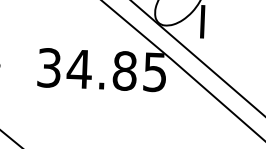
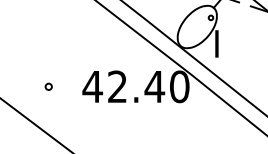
text: (101, 69) -> (135, 86), 34.85 -> 42.40

